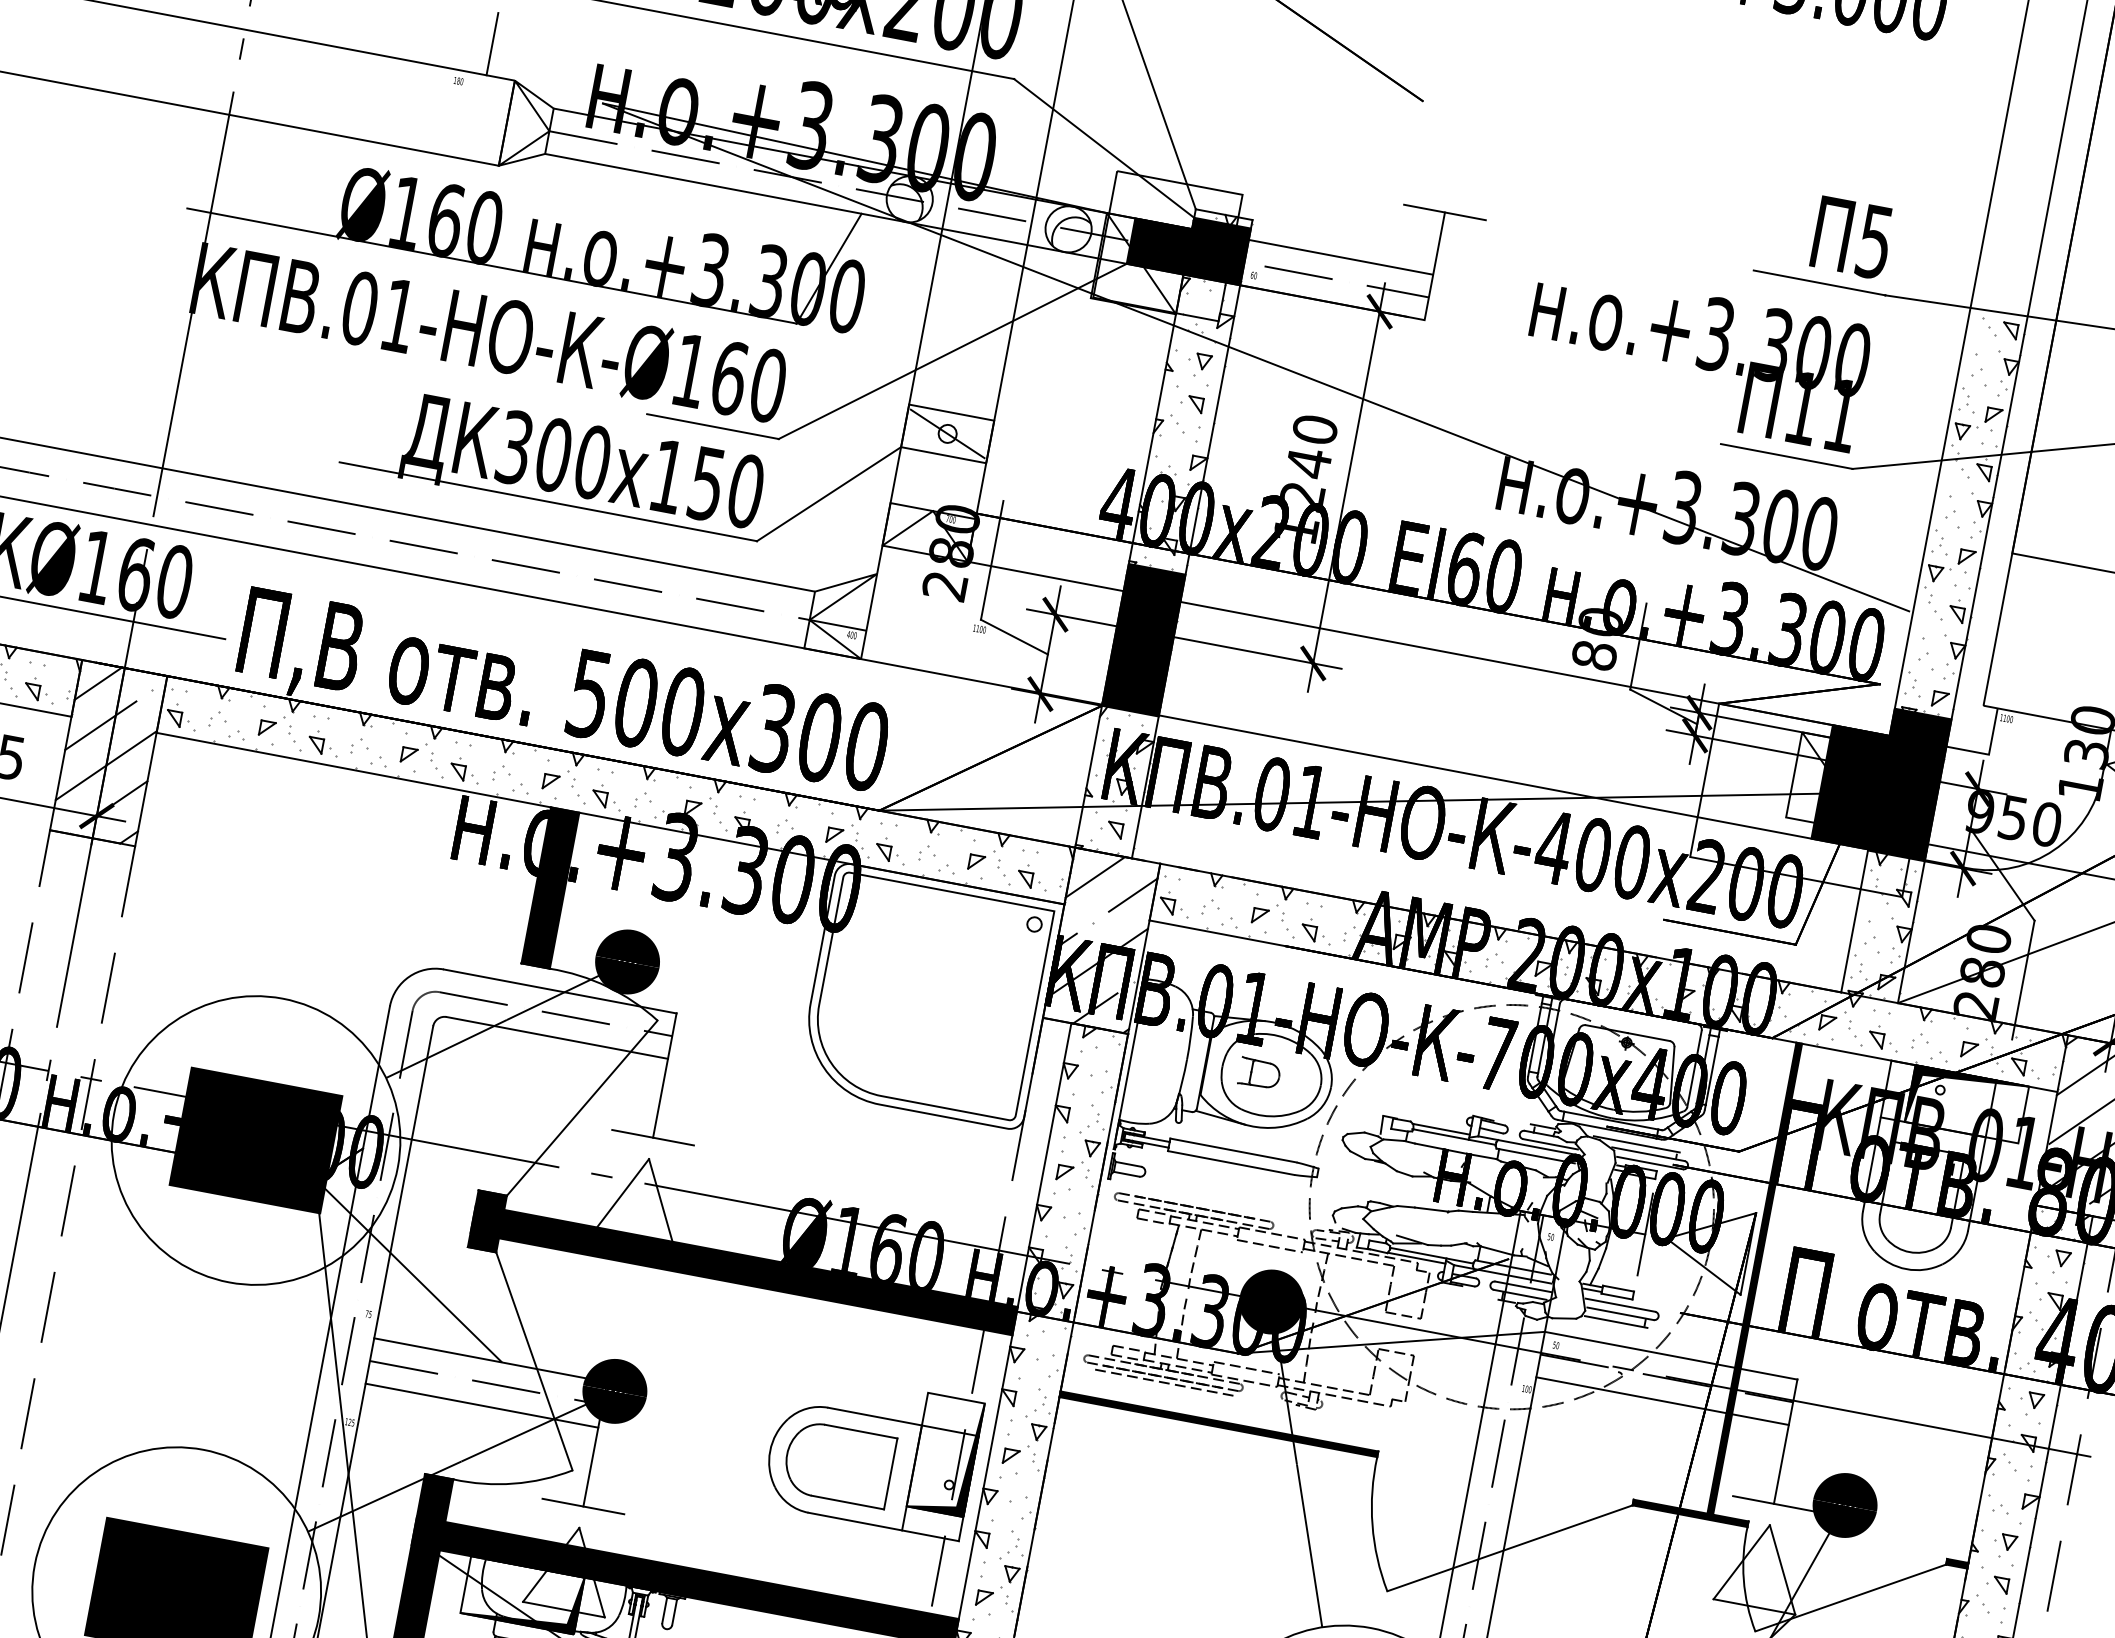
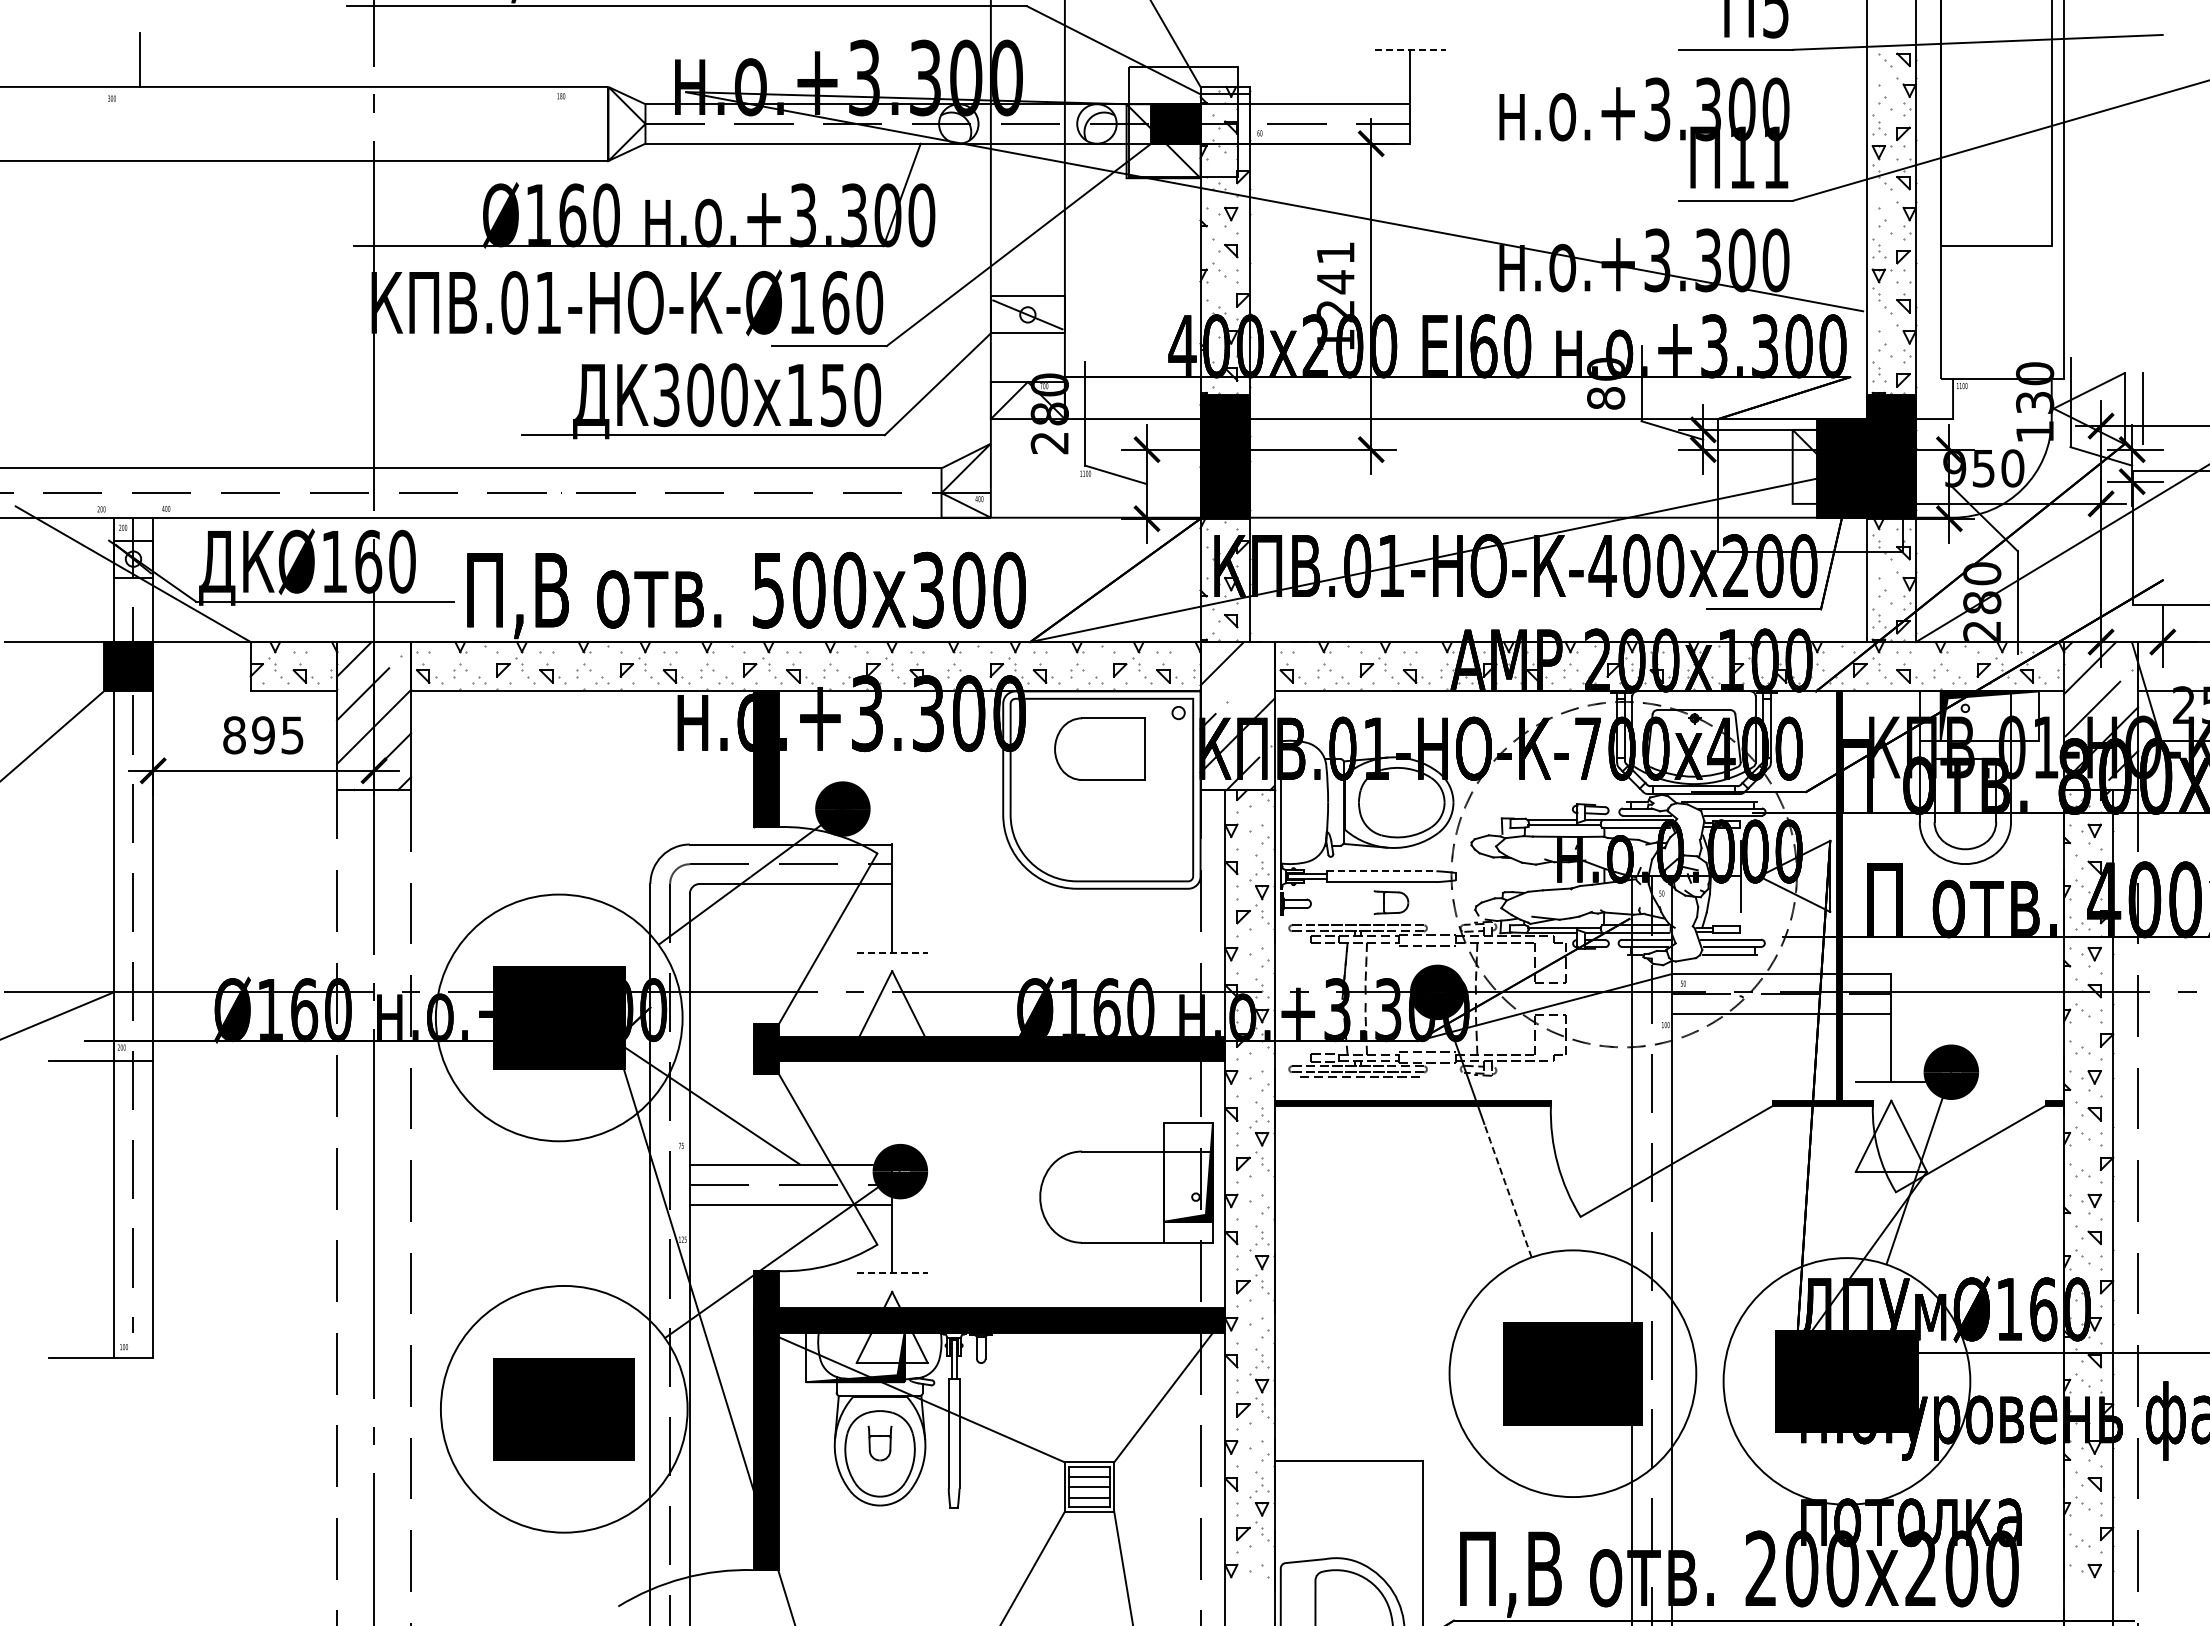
line: (492, 43) -> (583, 59), removed
line: (1445, 212) -> (1410, 50), solid -> dashed
fill: (1216, 250) -> (1224, 118), removed
text: (1314, 428) -> (1335, 252), 1240 -> 1241
line: (1132, 894) -> (1256, 672), removed
part: (1259, 1073) -> (1391, 902), moved
line: (653, 1137) -> (892, 952), solid -> dashed
line: (1233, 1150) -> (1381, 871), solid -> dashed
part: (838, 1463) -> (1099, 748), moved
line: (583, 1506) -> (892, 1273), solid -> dashed
arc: (1309, 1546) -> (1508, 1191), solid -> dashed

